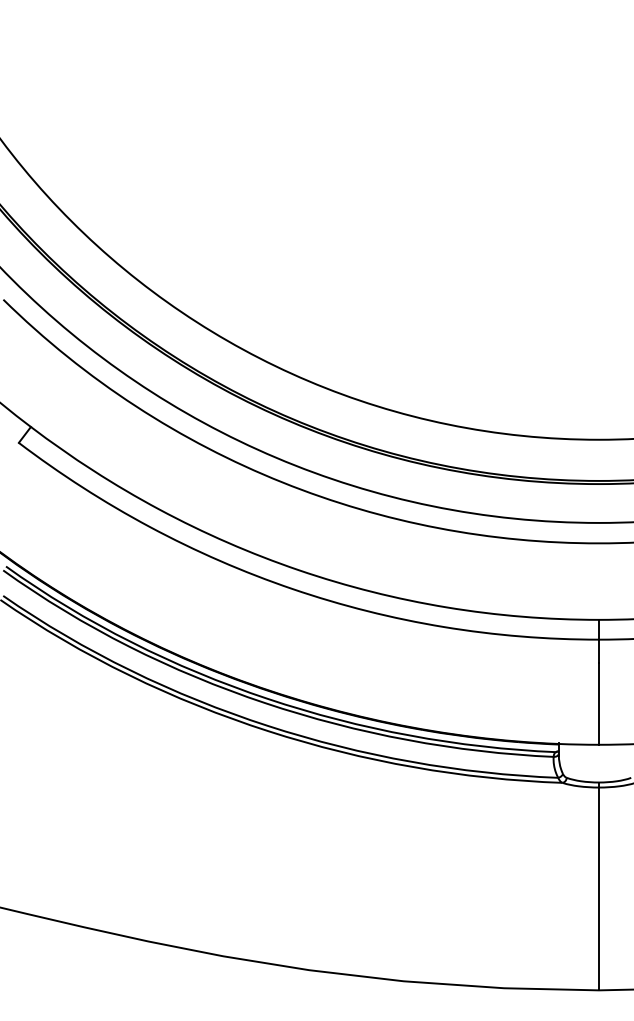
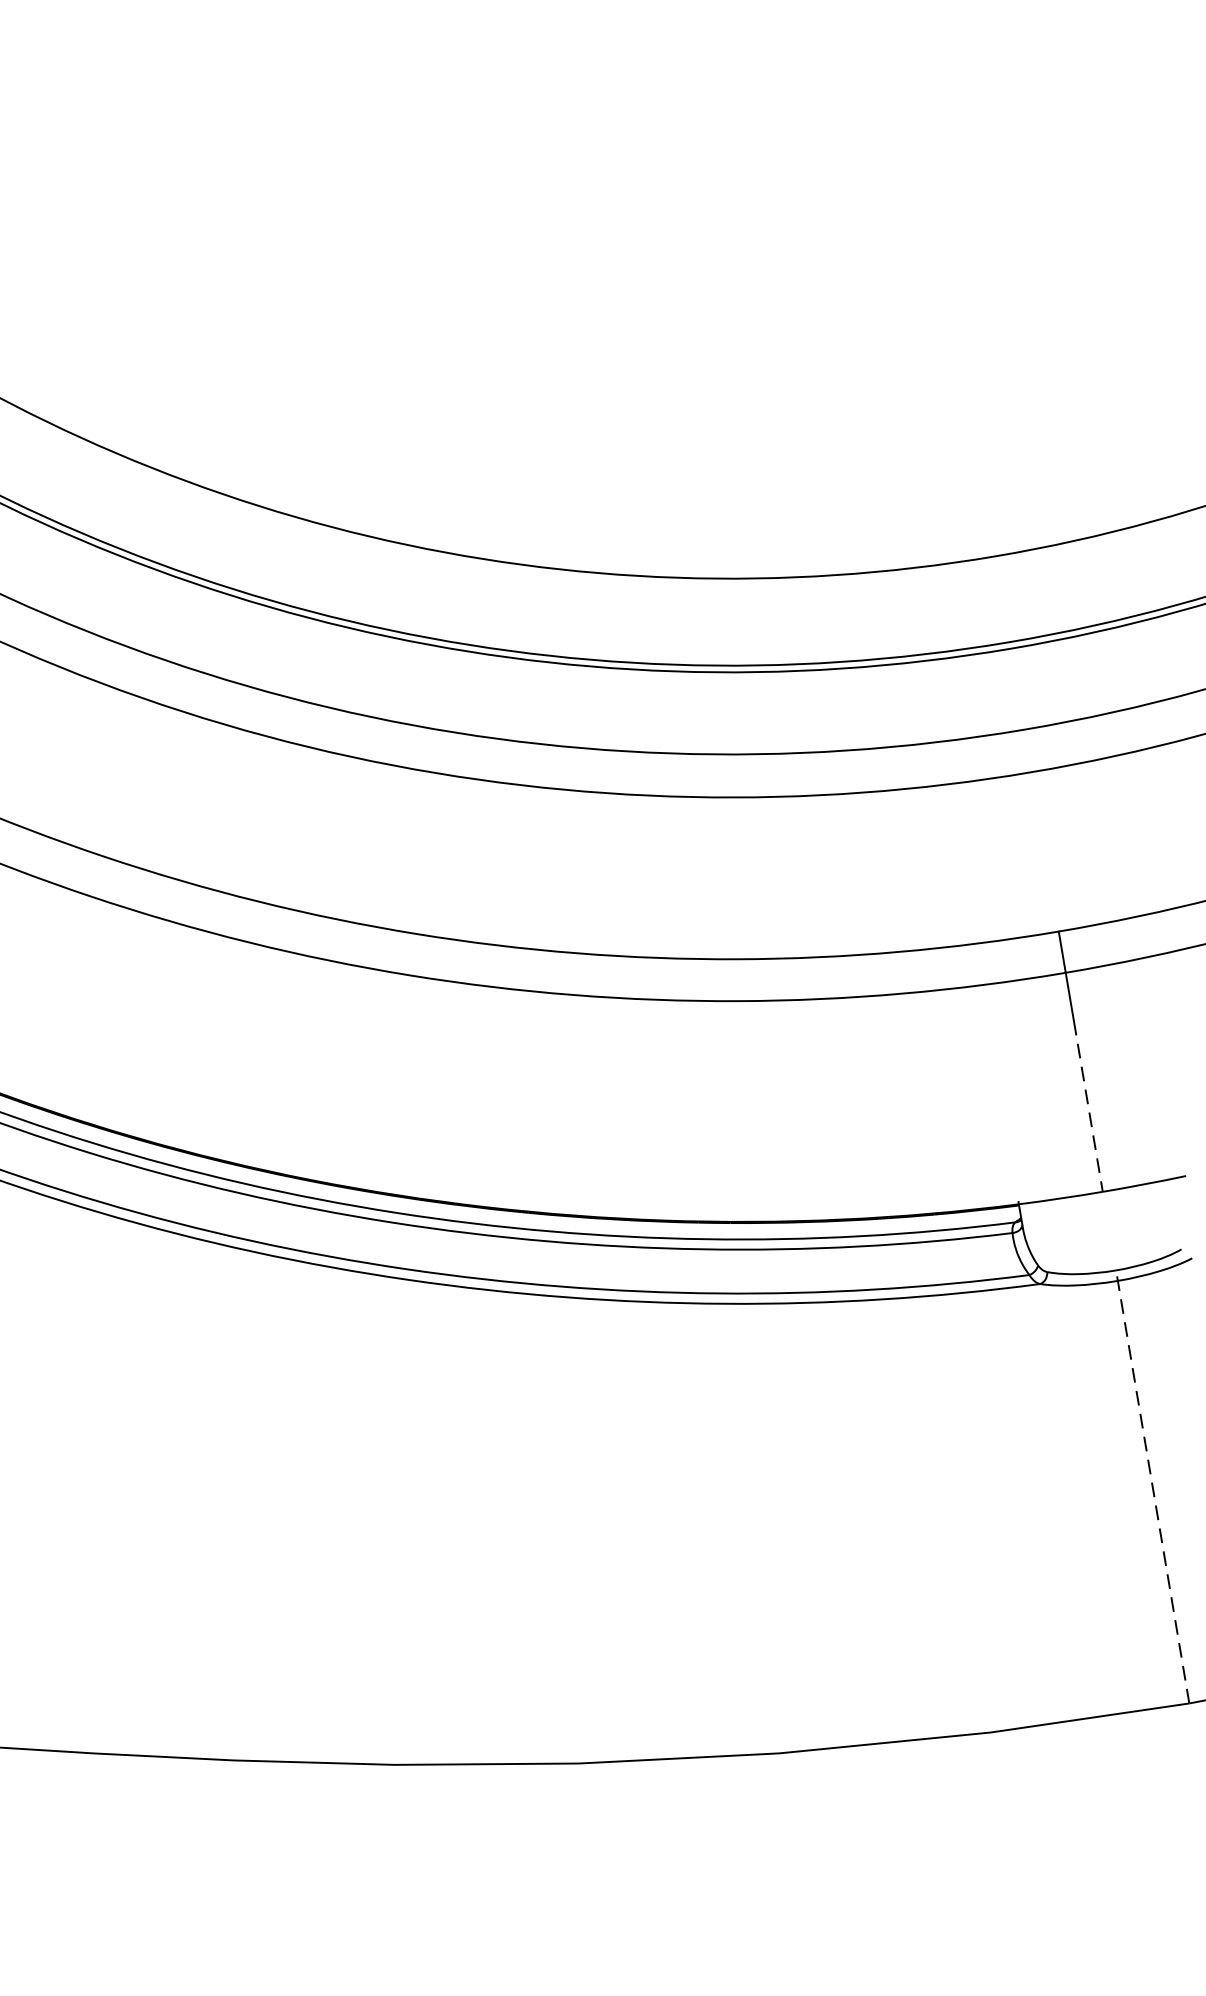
line: (599, 704) -> (1089, 1107), solid -> dashed
line: (599, 886) -> (1153, 1486), solid -> dashed

